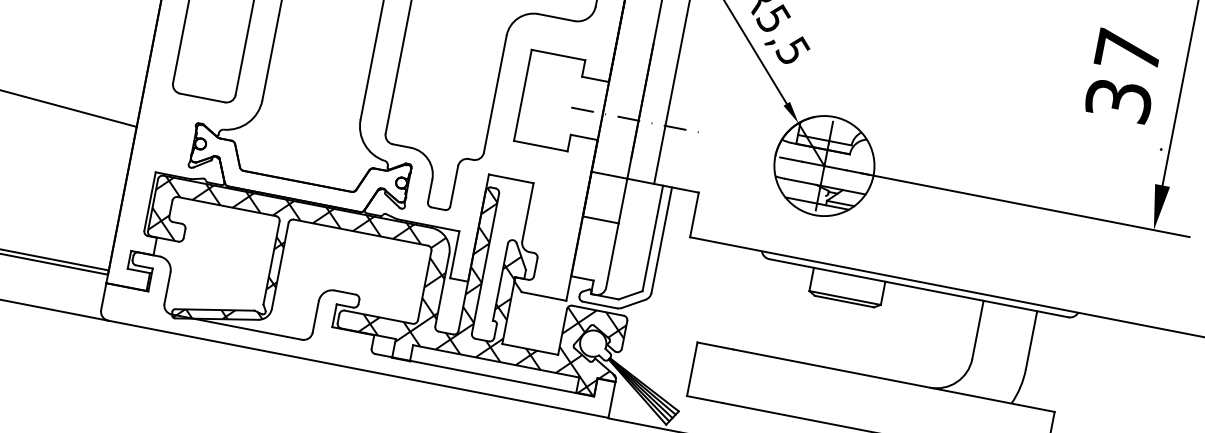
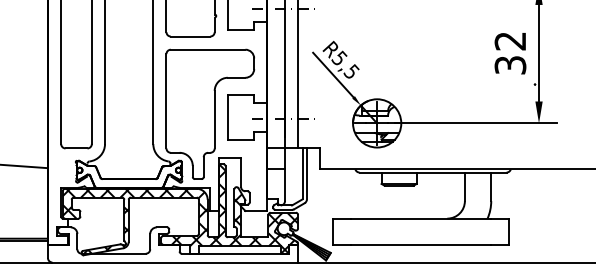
text: (1126, 51) -> (509, 41), 37 -> 32

